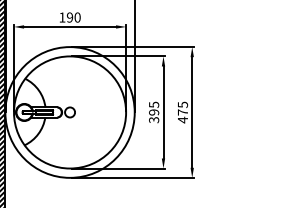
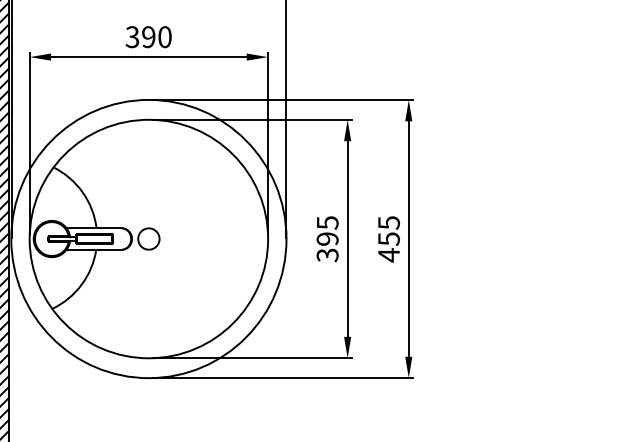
text: (62, 17) -> (132, 36), 190 -> 390
text: (183, 112) -> (390, 239), 475 -> 455

